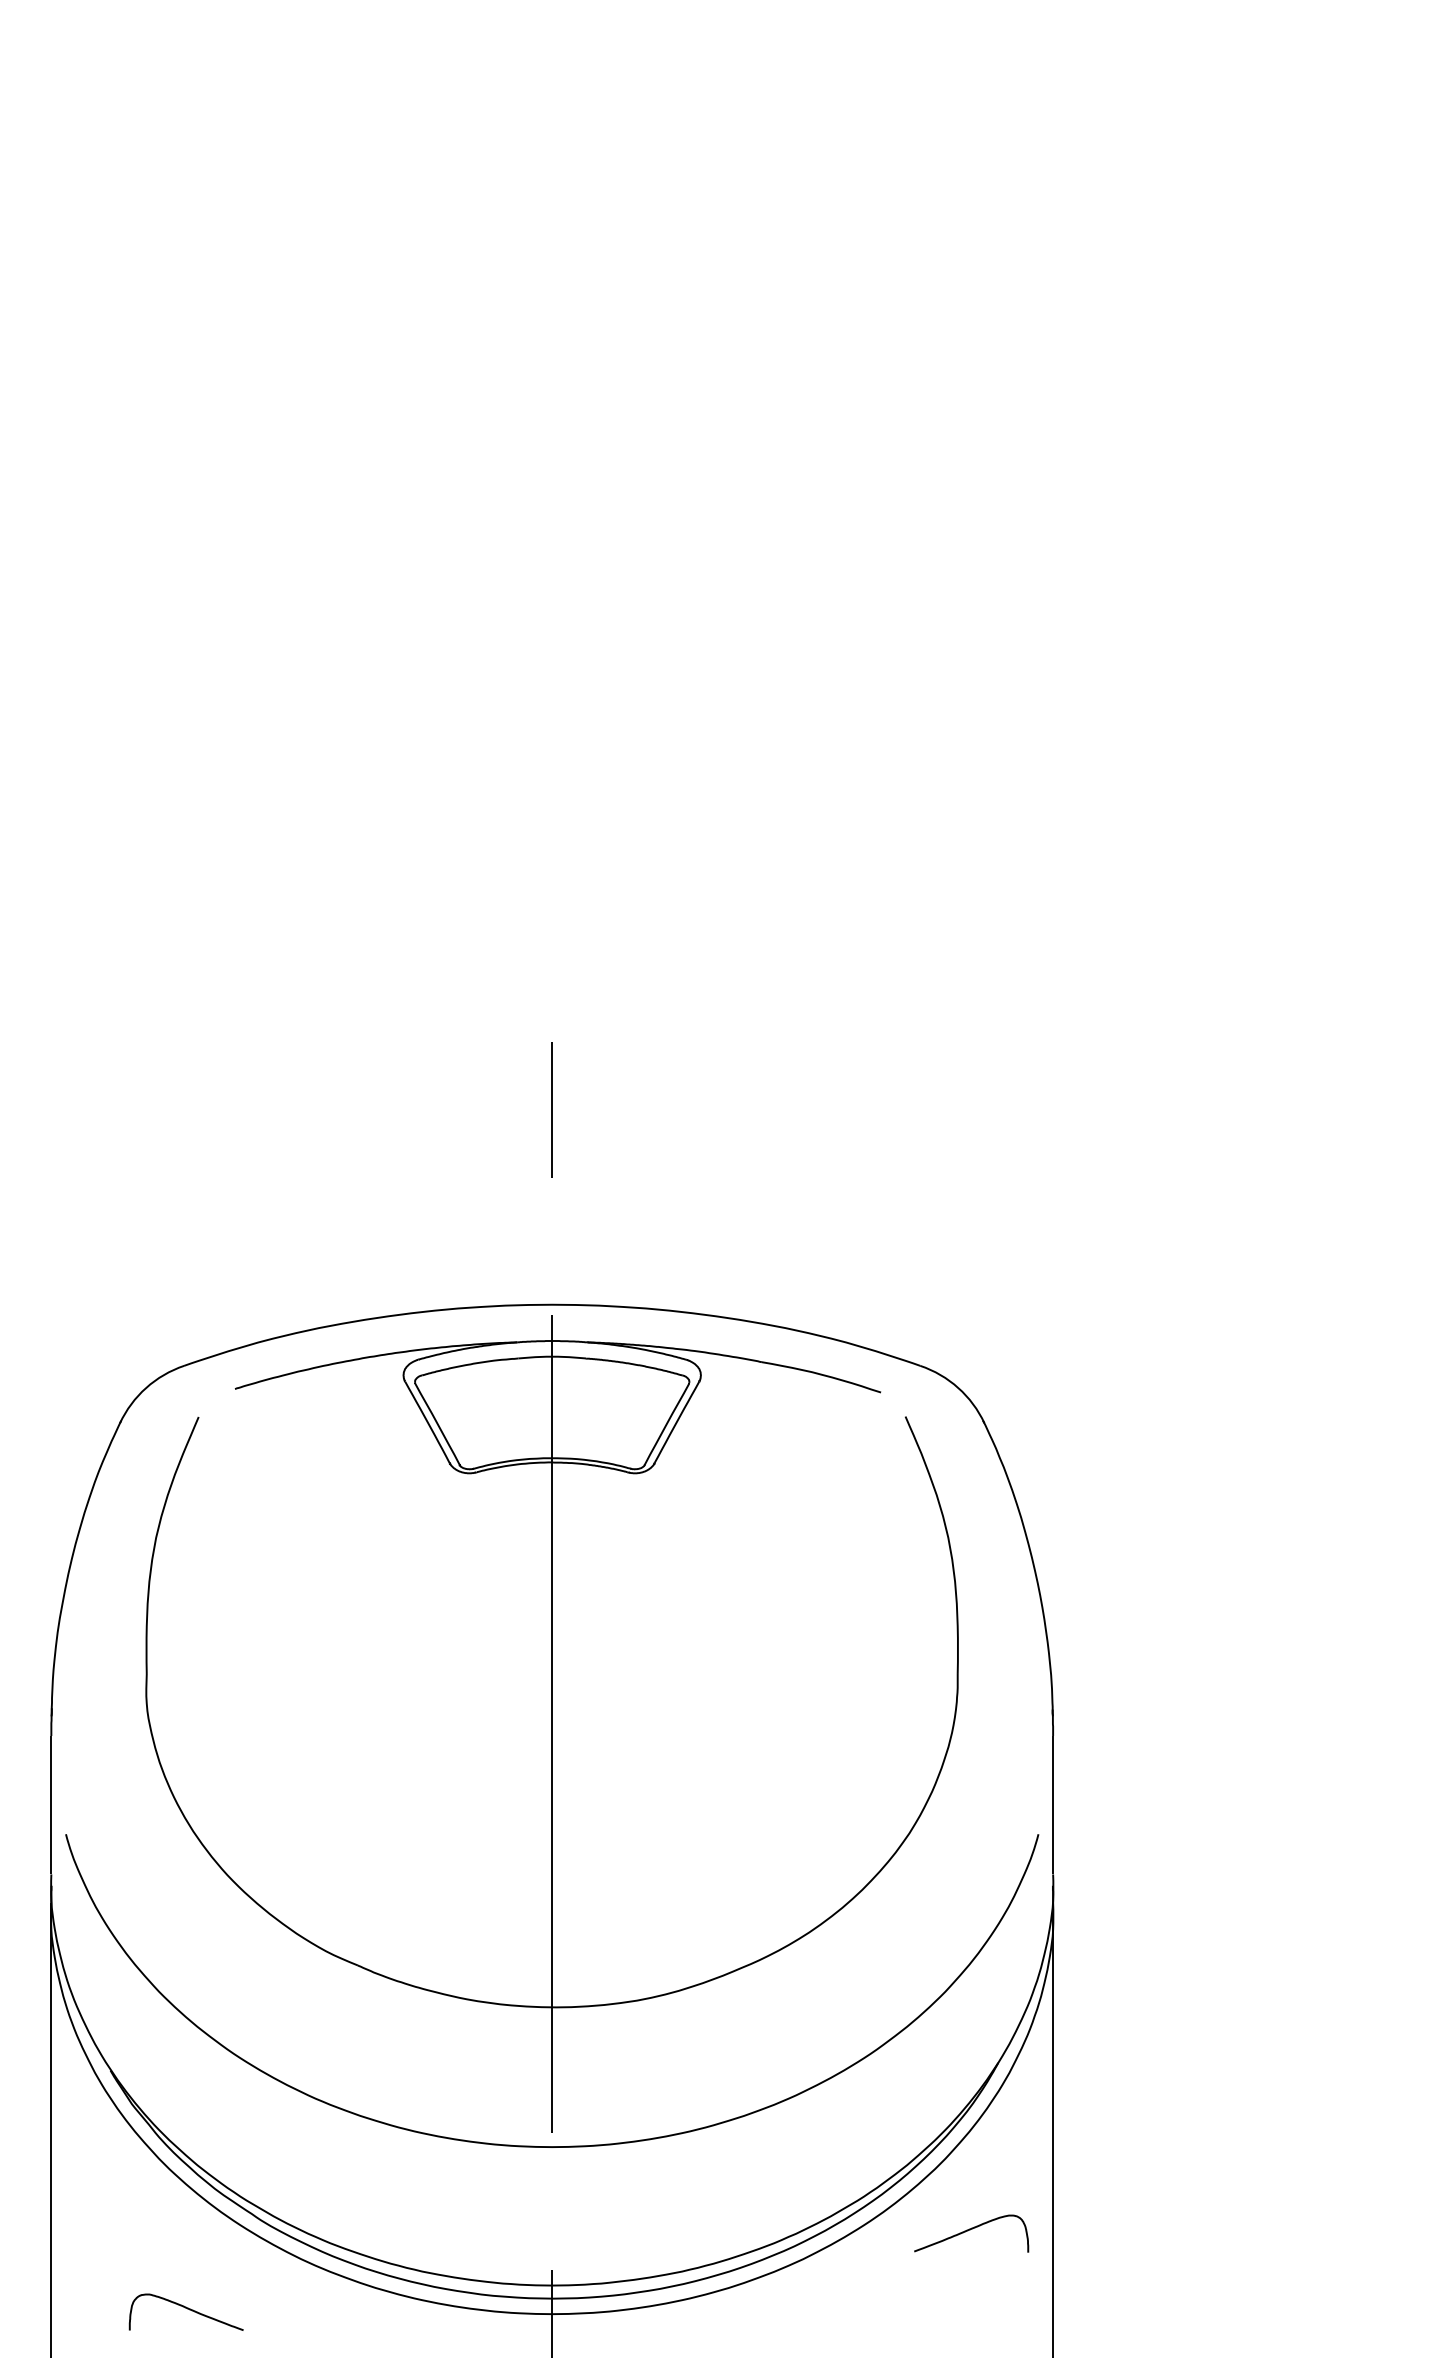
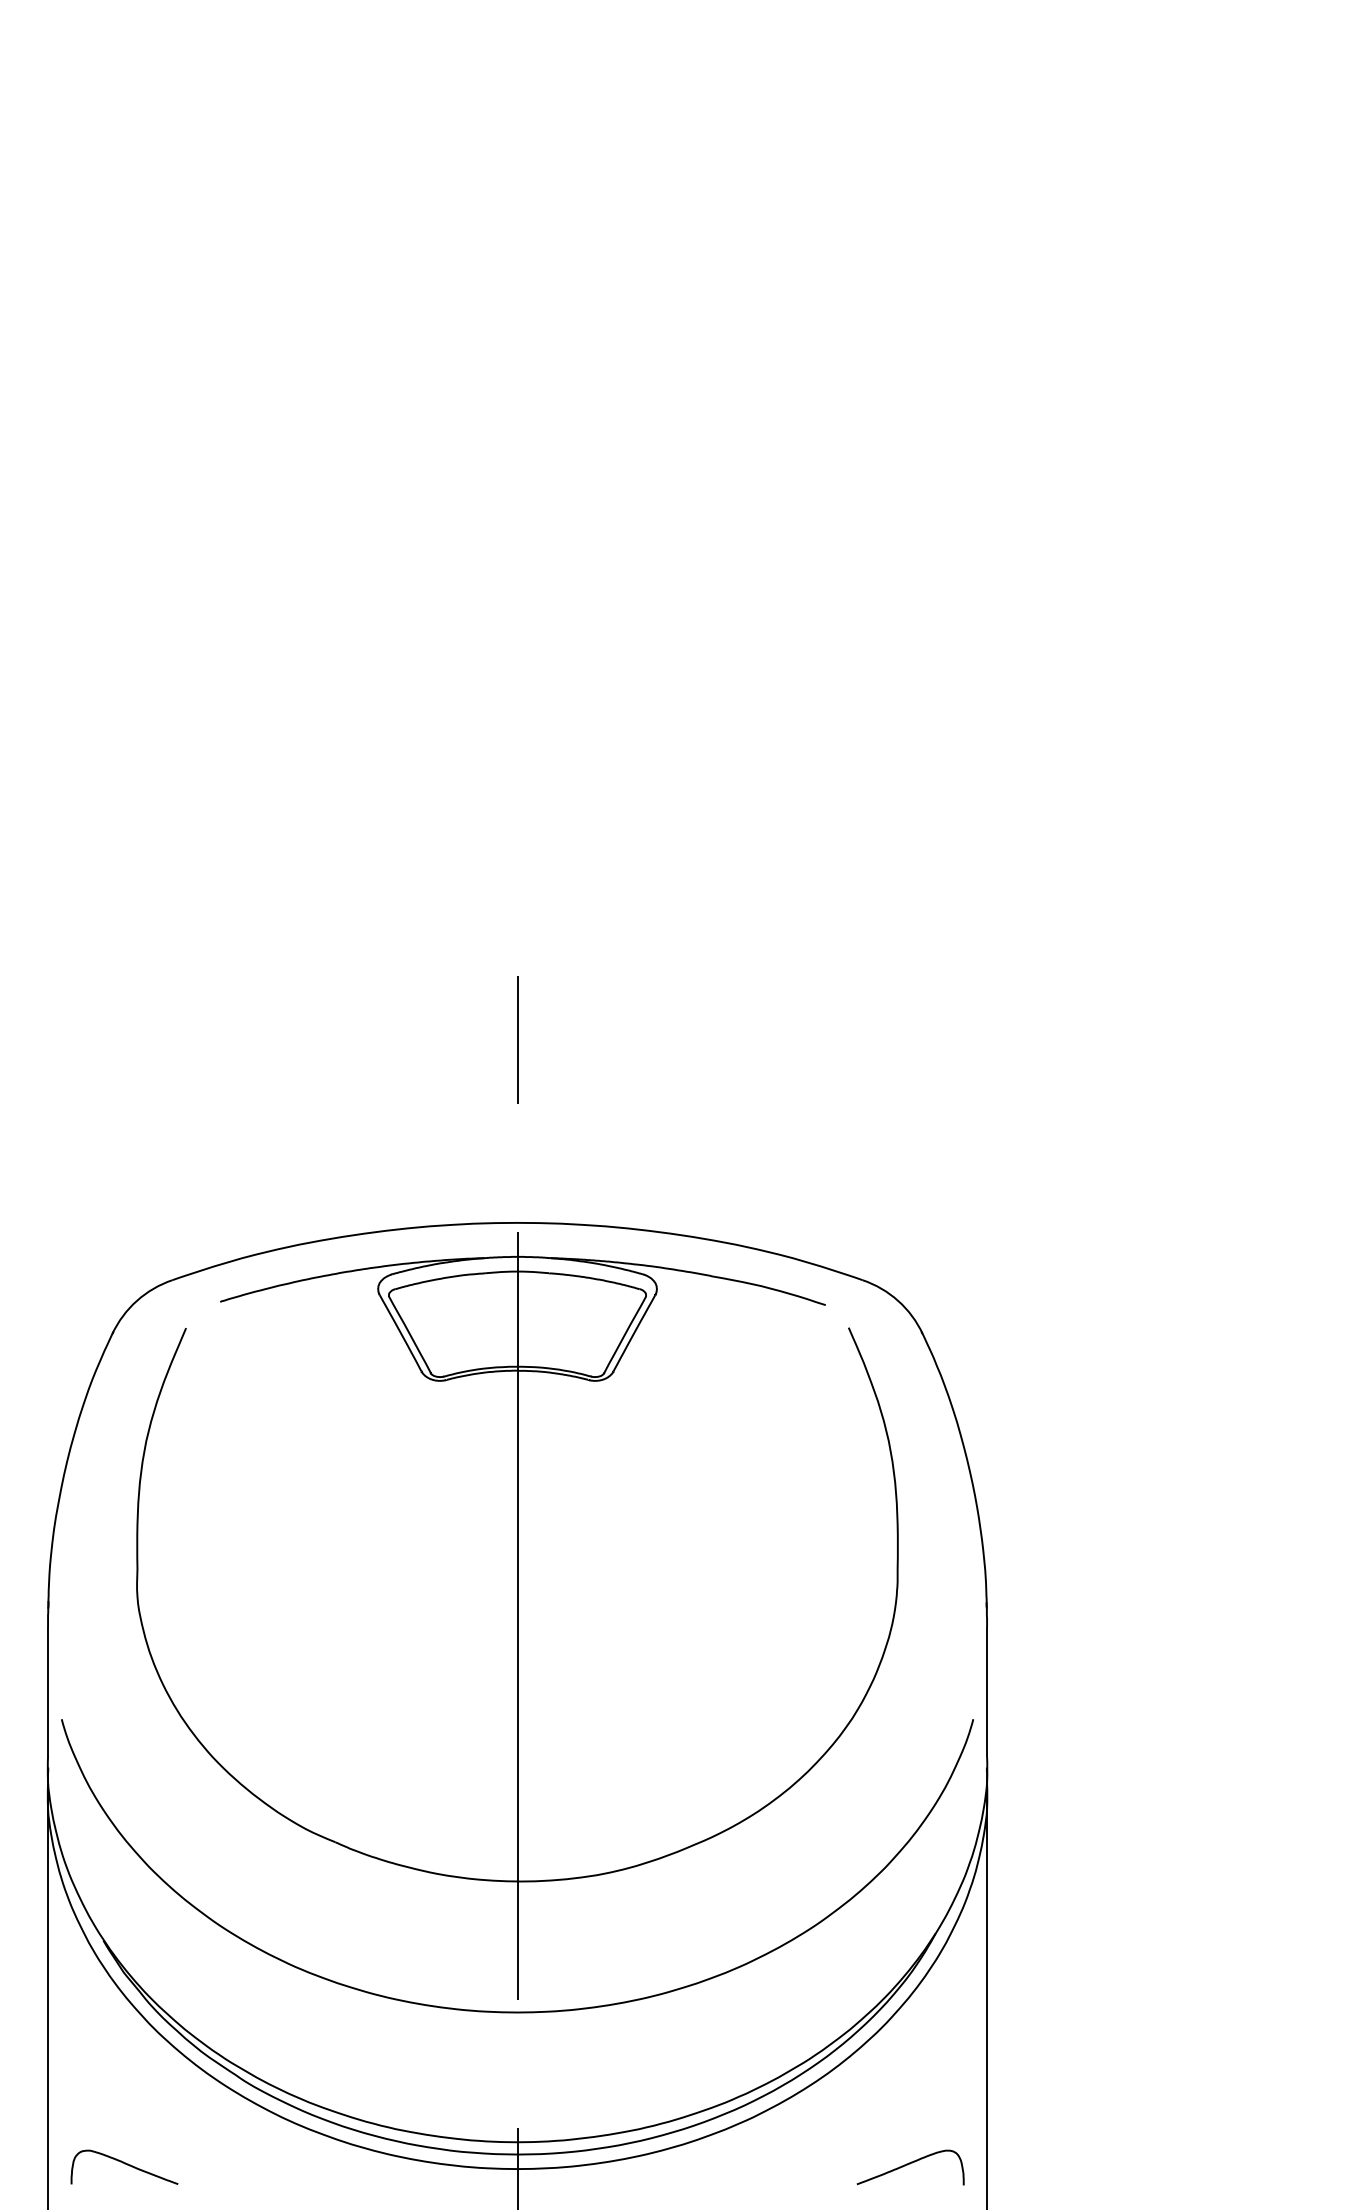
curve: (971, 2230) -> (910, 2164), moved
curve: (186, 2309) -> (124, 2164), moved

